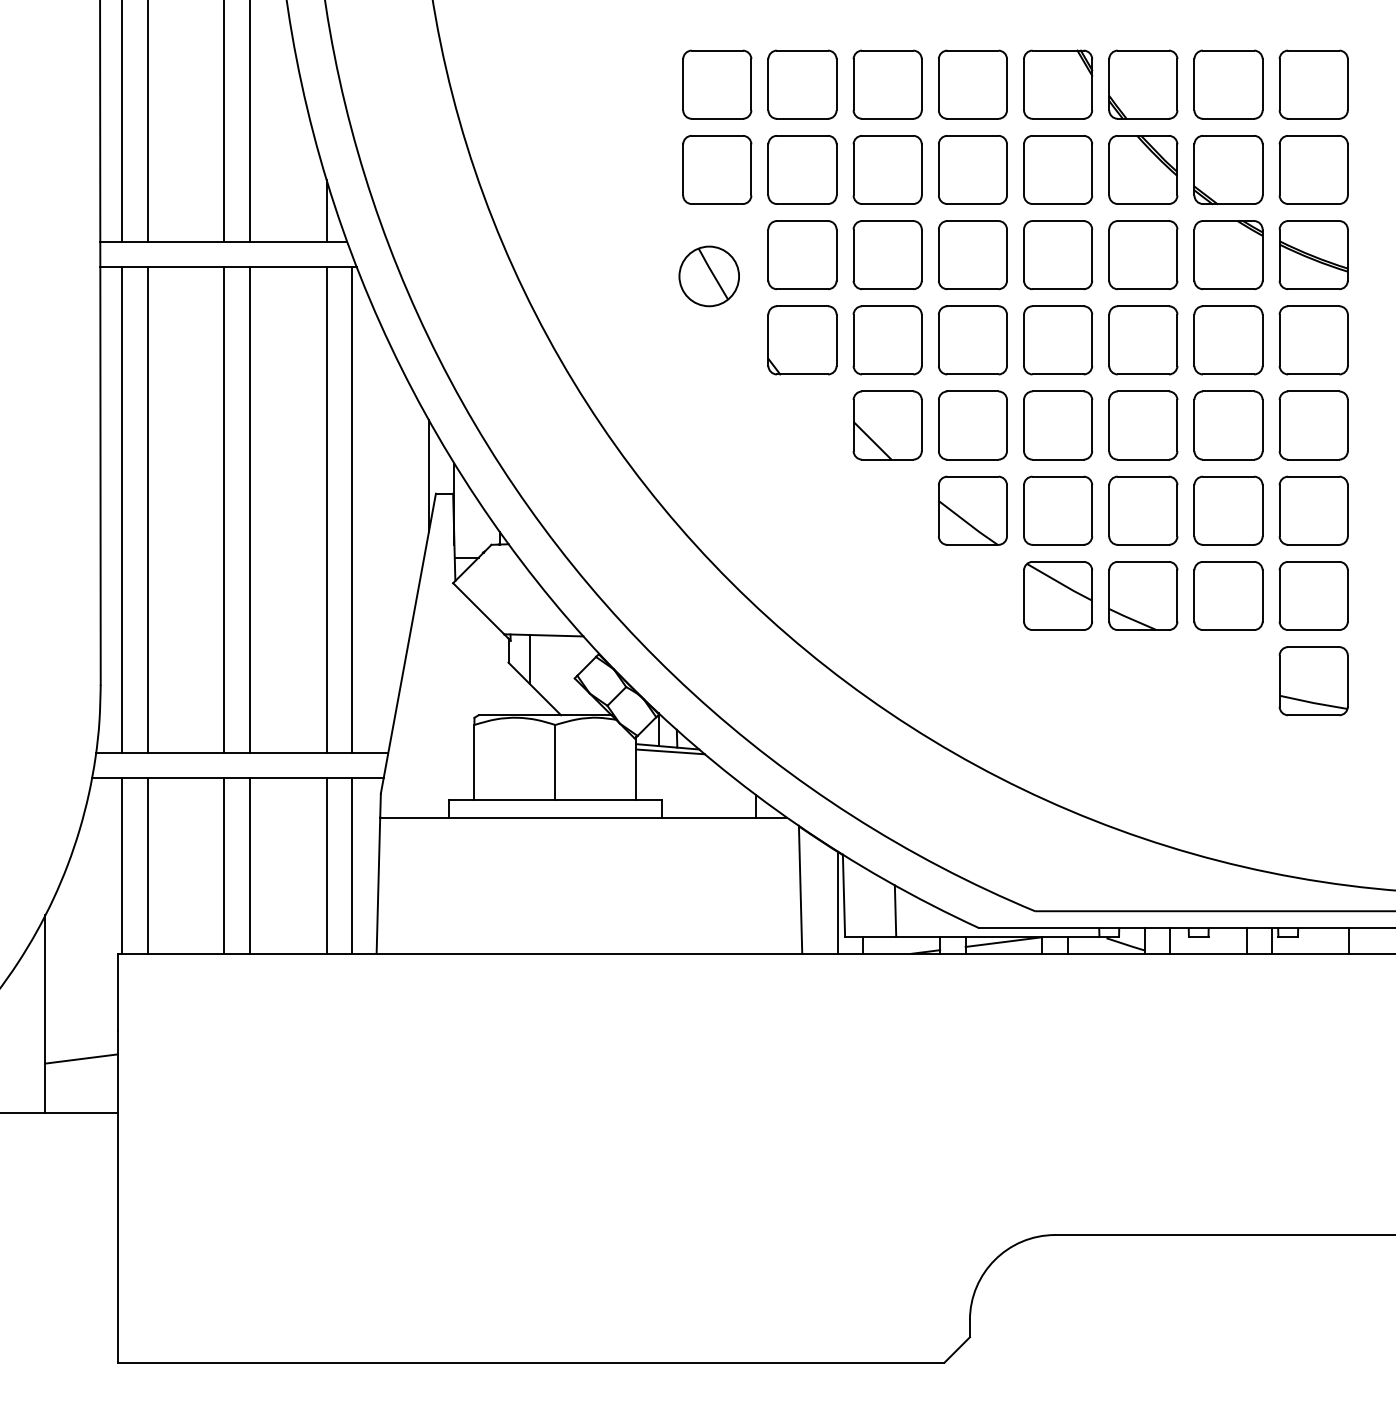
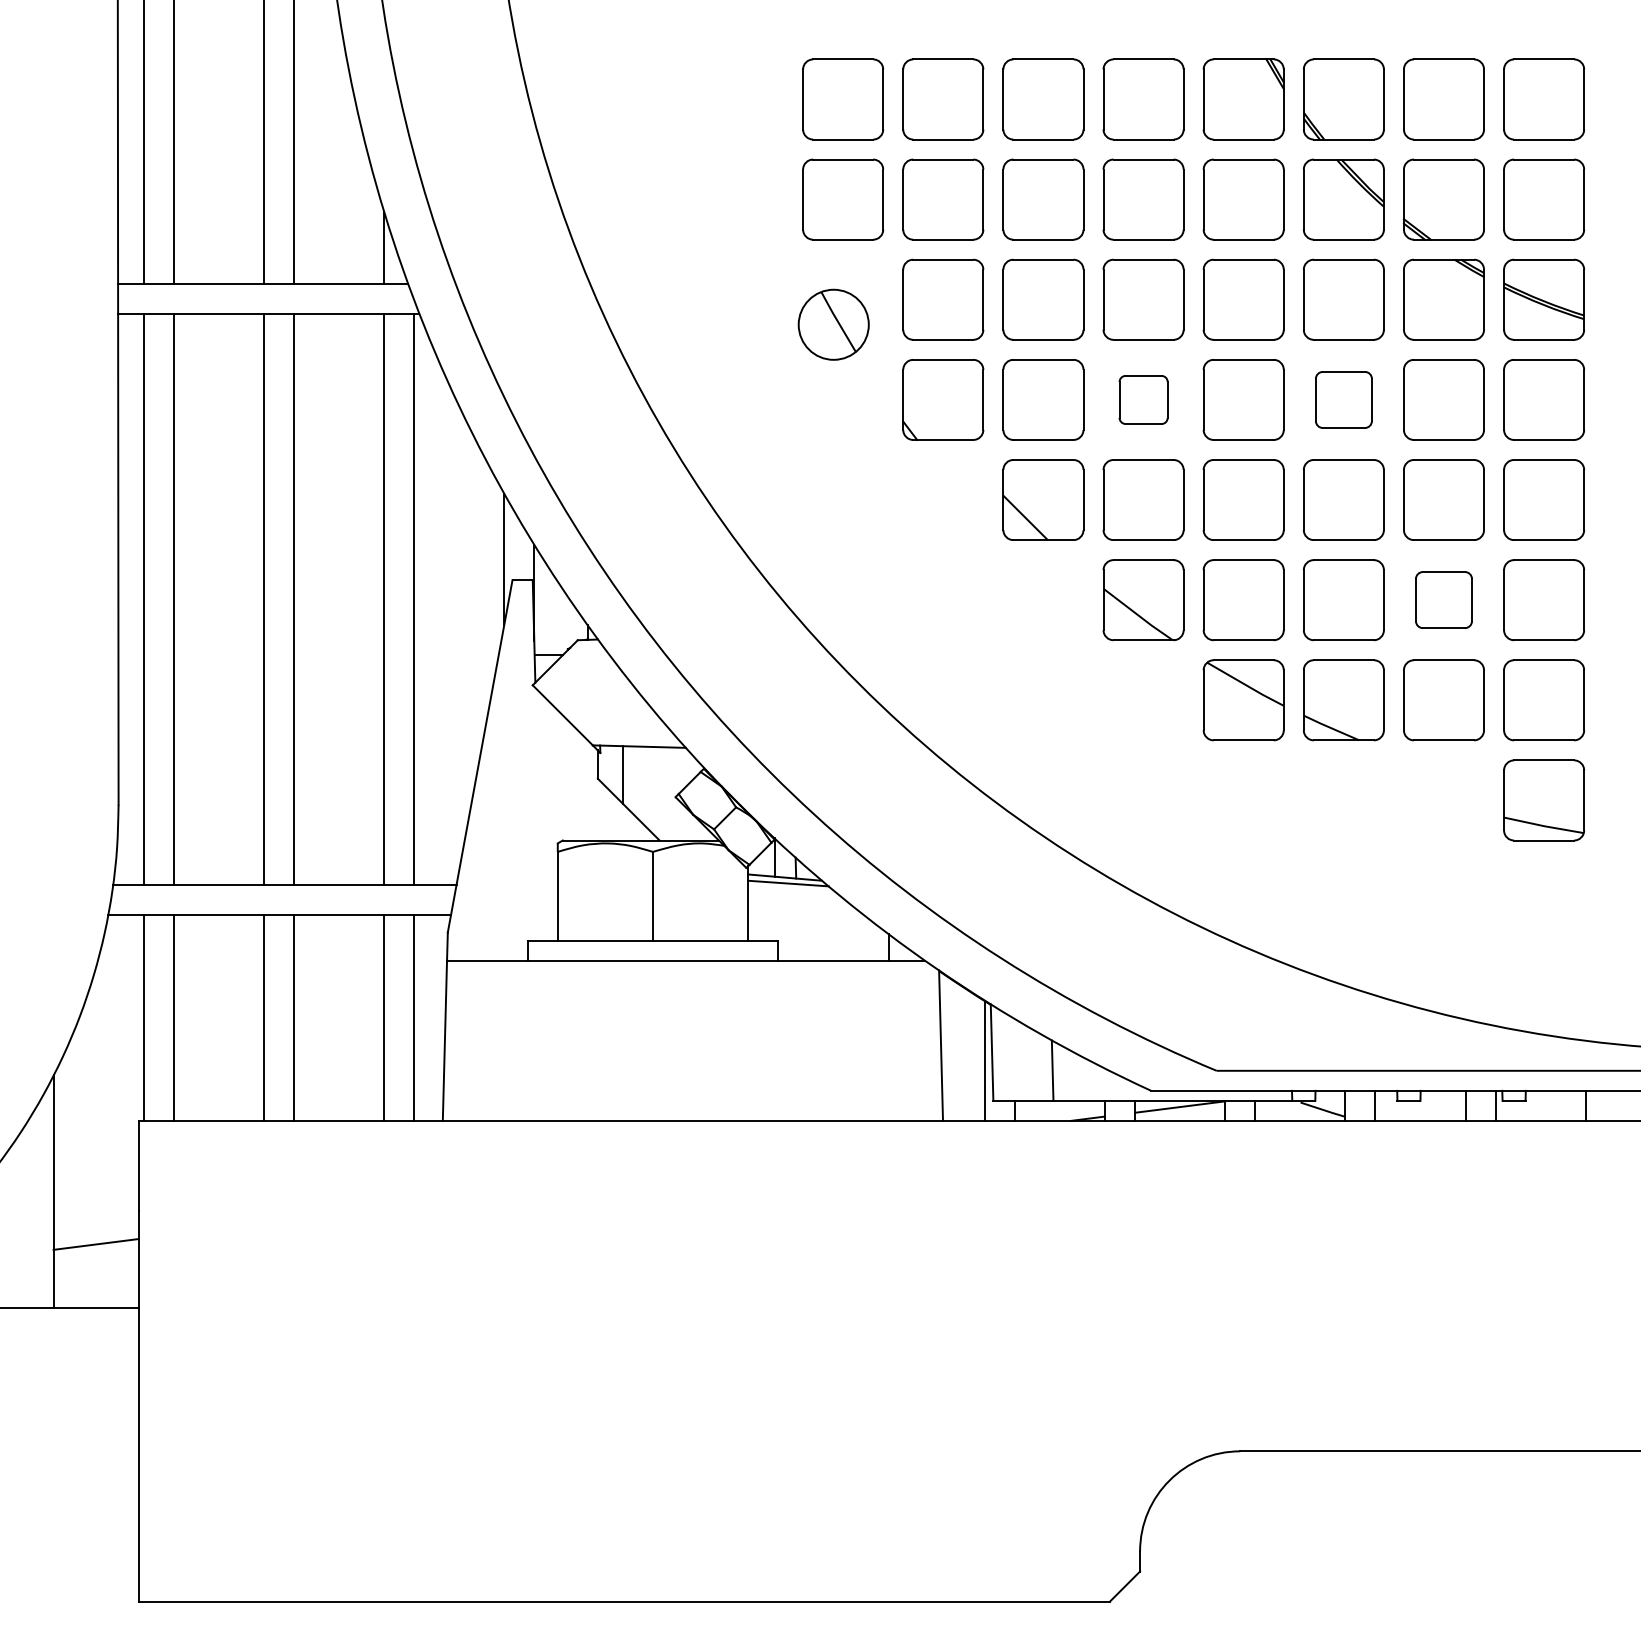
part: (972, 340) -> (1143, 400), size x0.6
part: (1143, 340) -> (1344, 400), size x0.7
part: (1228, 510) -> (1443, 599), size x0.7

